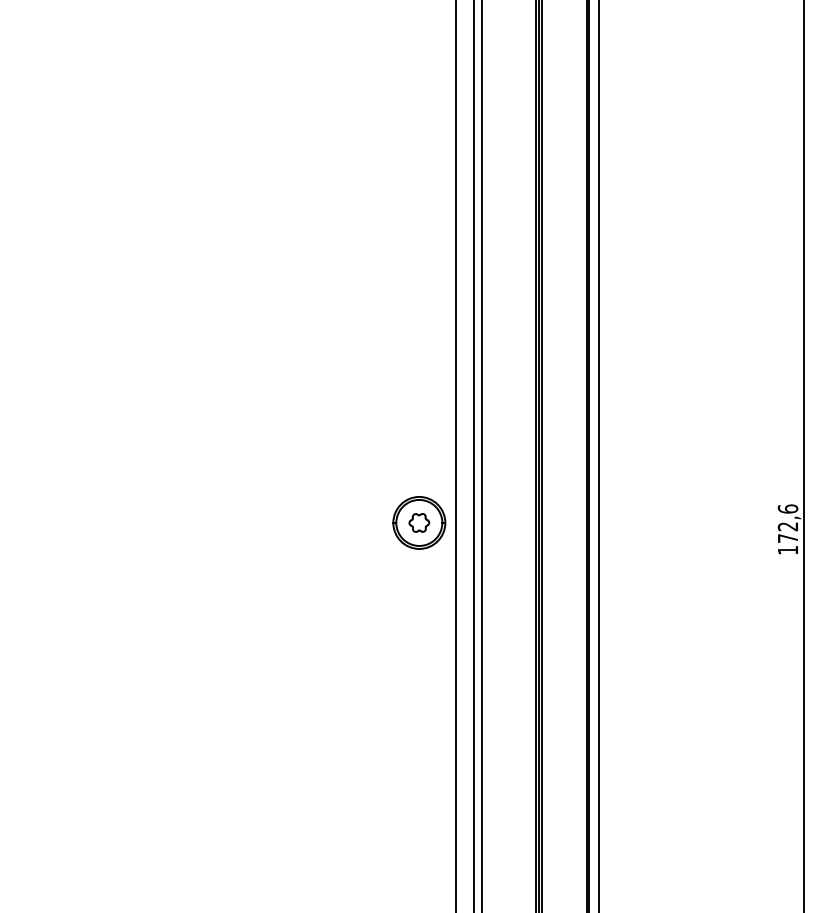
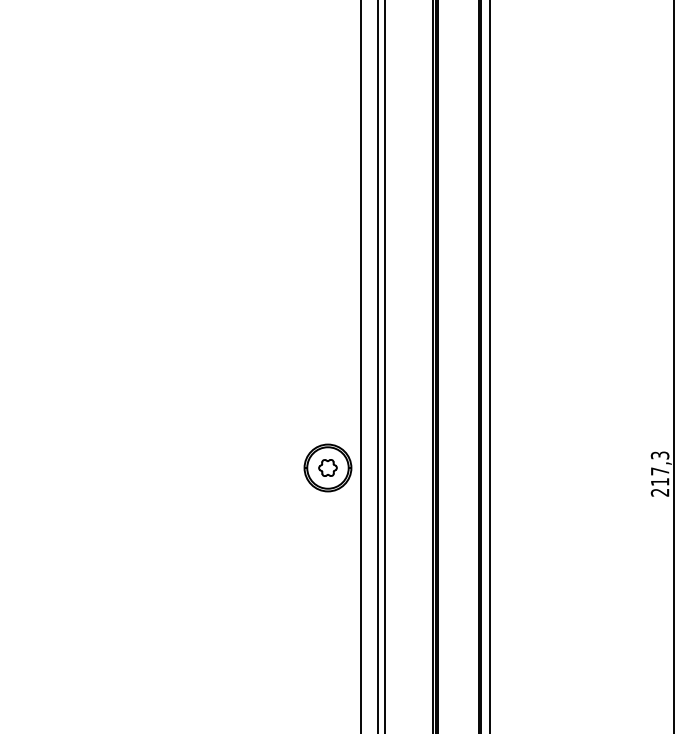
text: (787, 529) -> (659, 473), 172,6 -> 217,3

